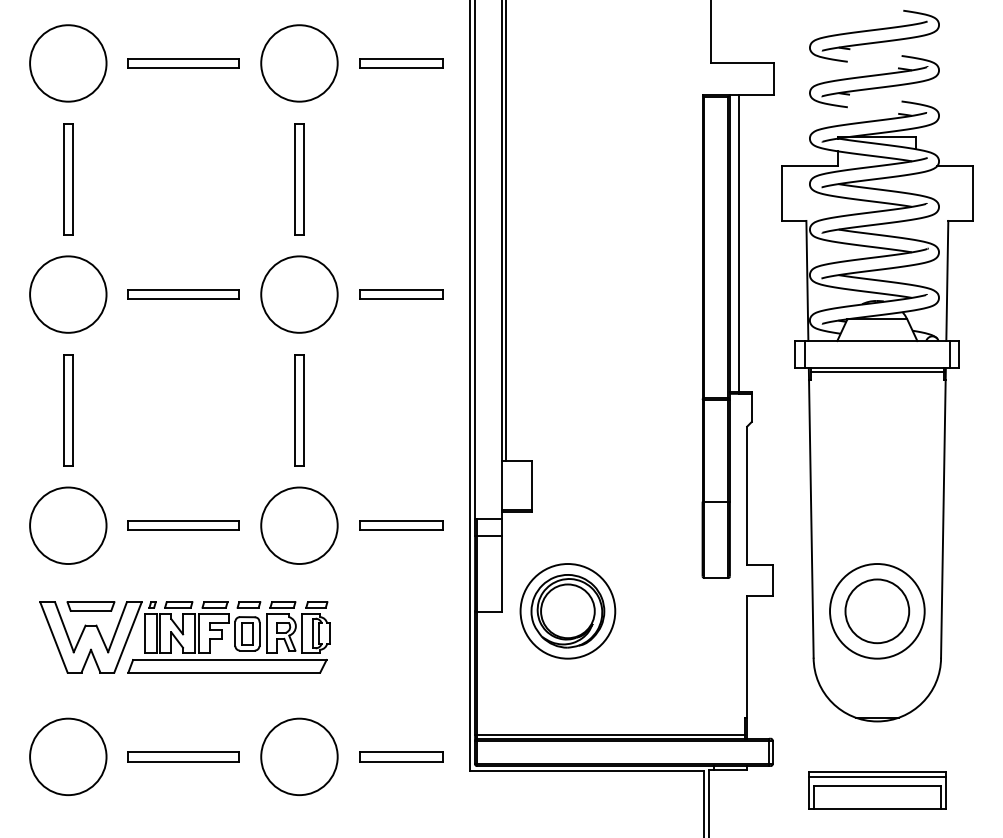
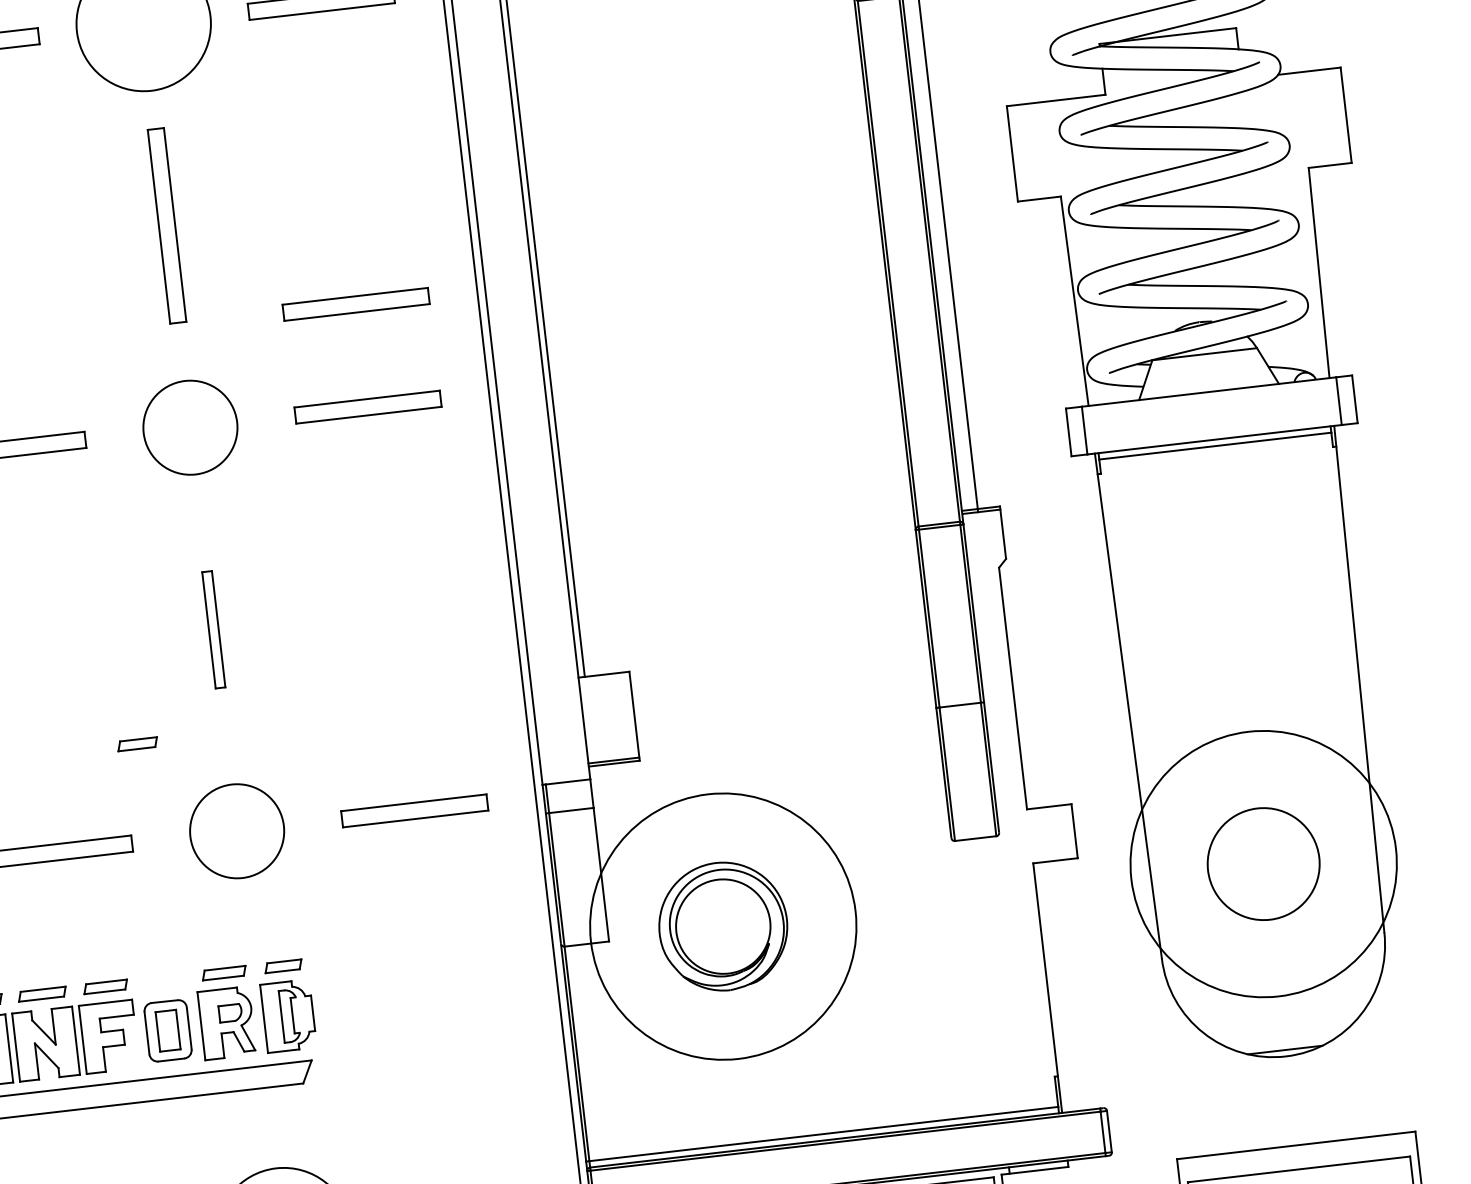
part: (401, 235) -> (356, 303), added
circle: (299, 294) -> (190, 427), size x0.7
part: (299, 410) -> (213, 630), size x0.6
circle: (299, 525) -> (237, 830), size x0.7
part: (248, 604) -> (136, 743), moved
circle: (567, 611) -> (722, 927), size x1.6
circle: (877, 611) -> (1263, 864), size x1.6
line: (877, 776) -> (1297, 1152), removed

